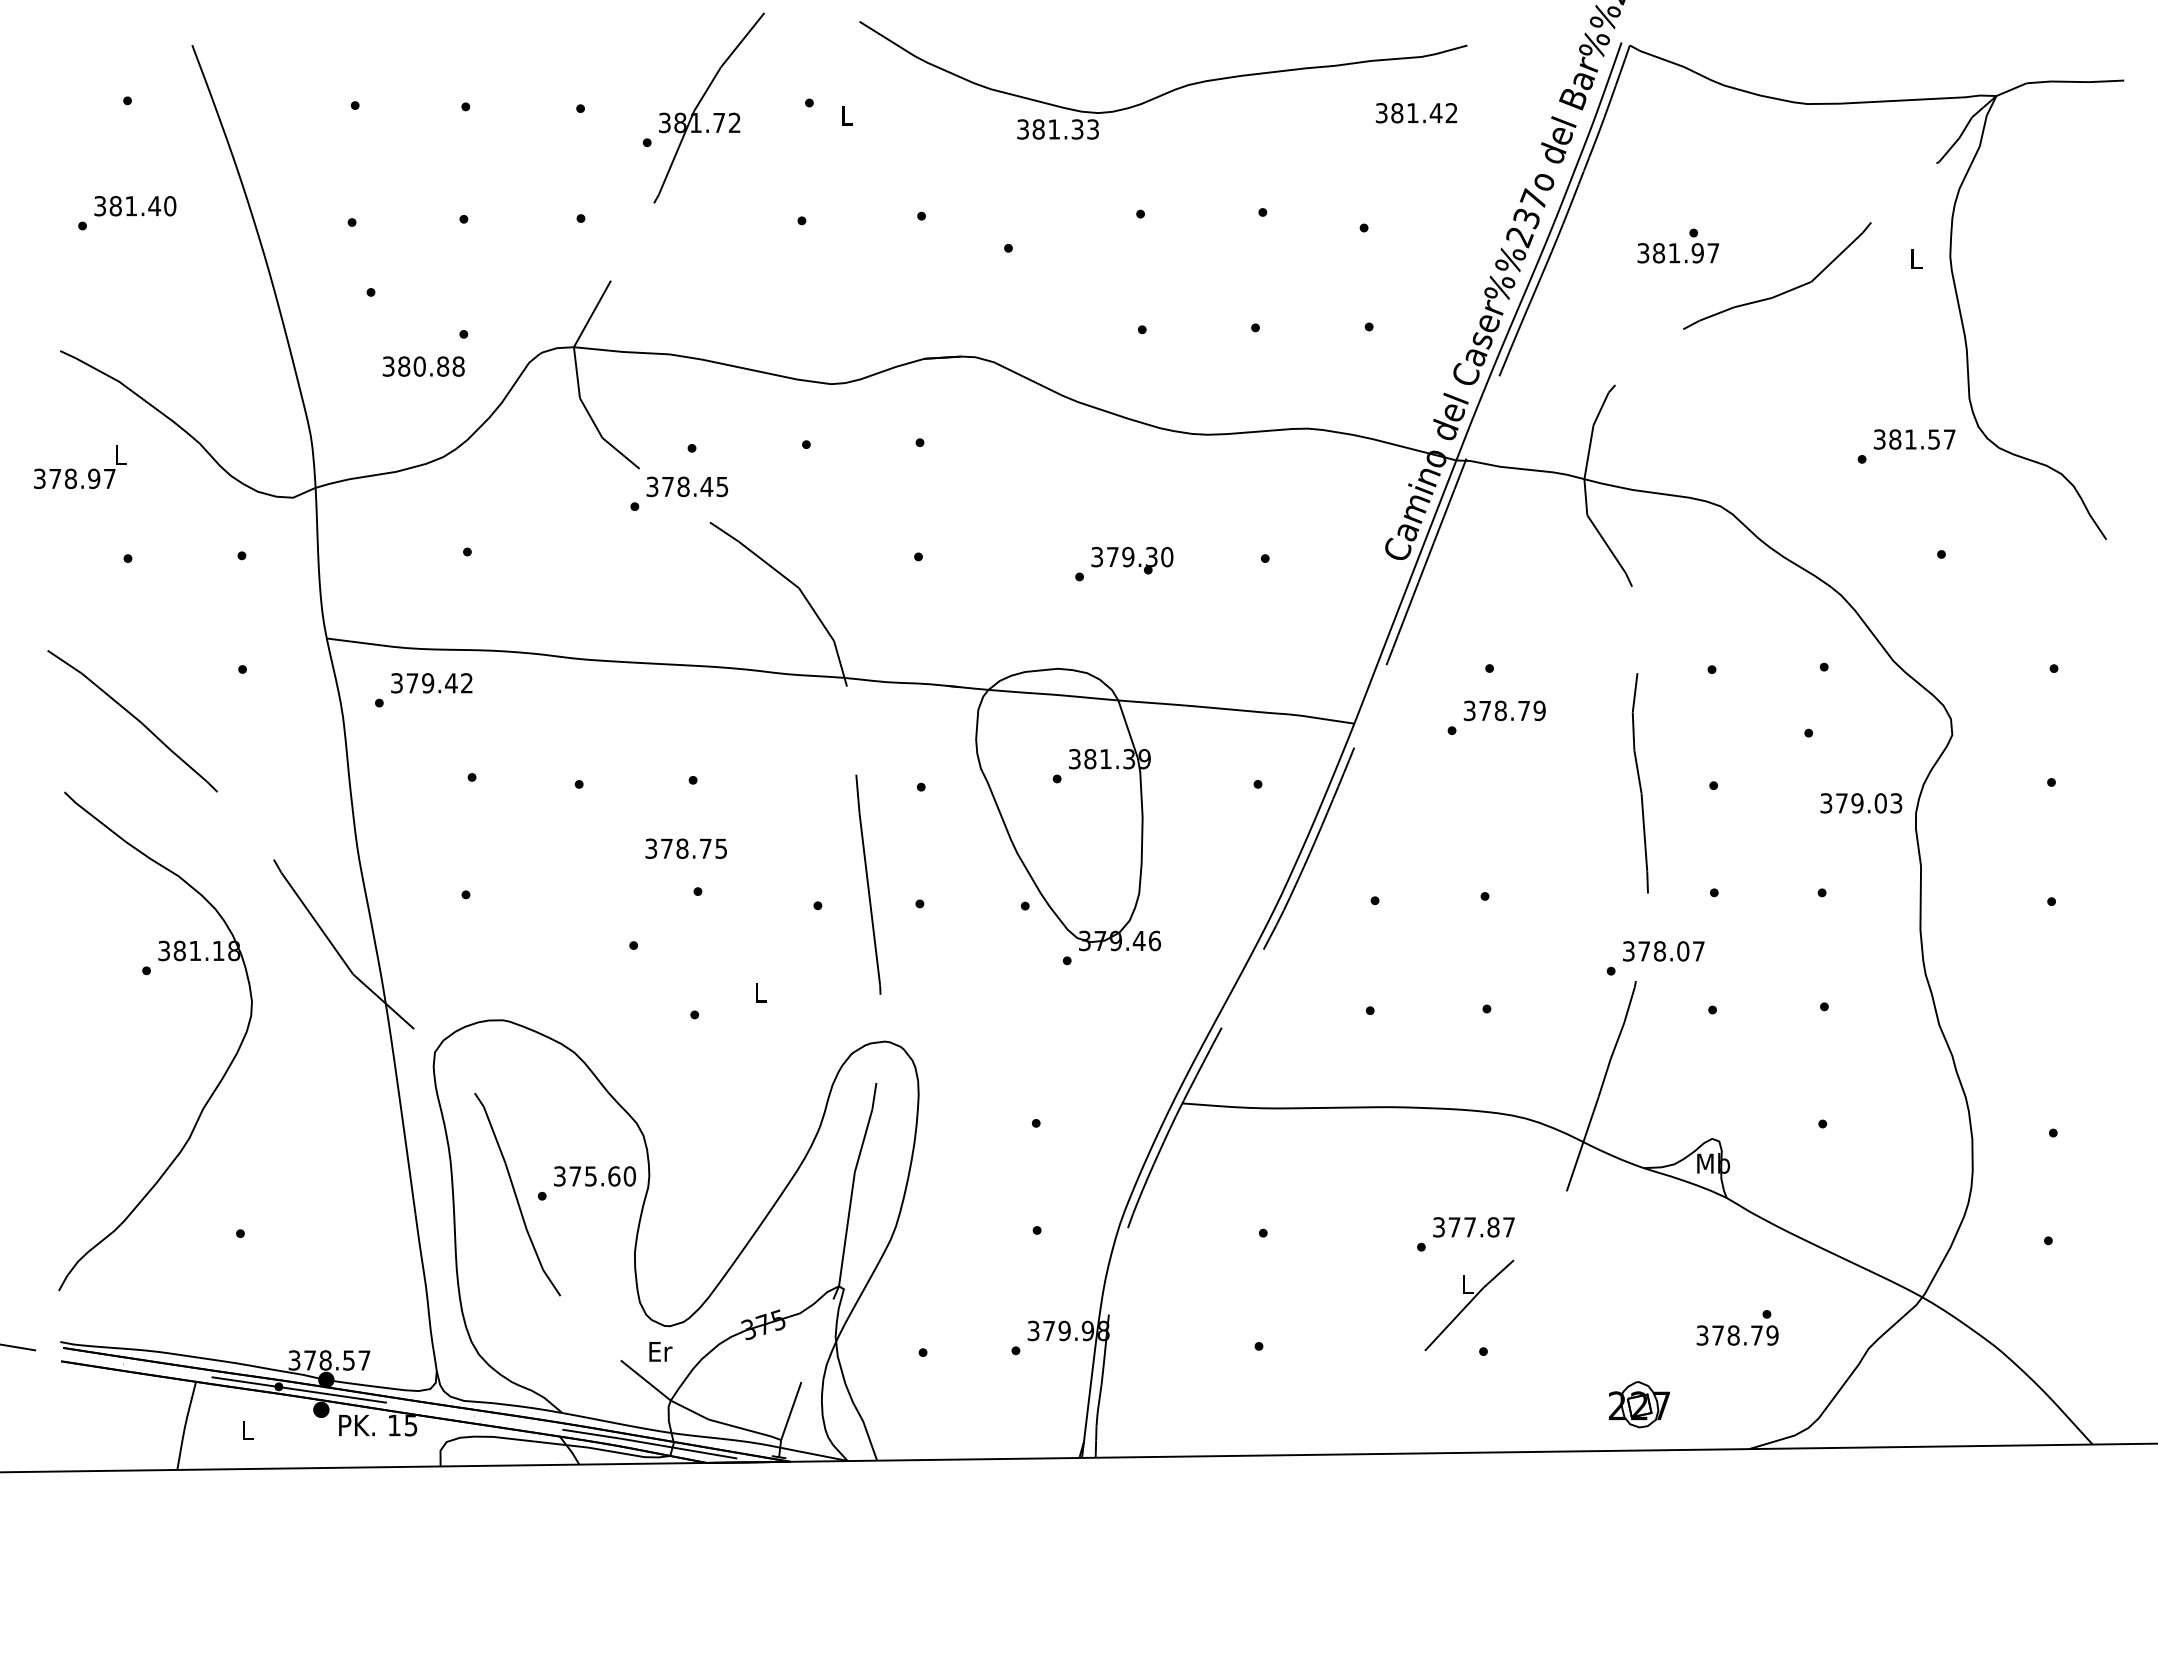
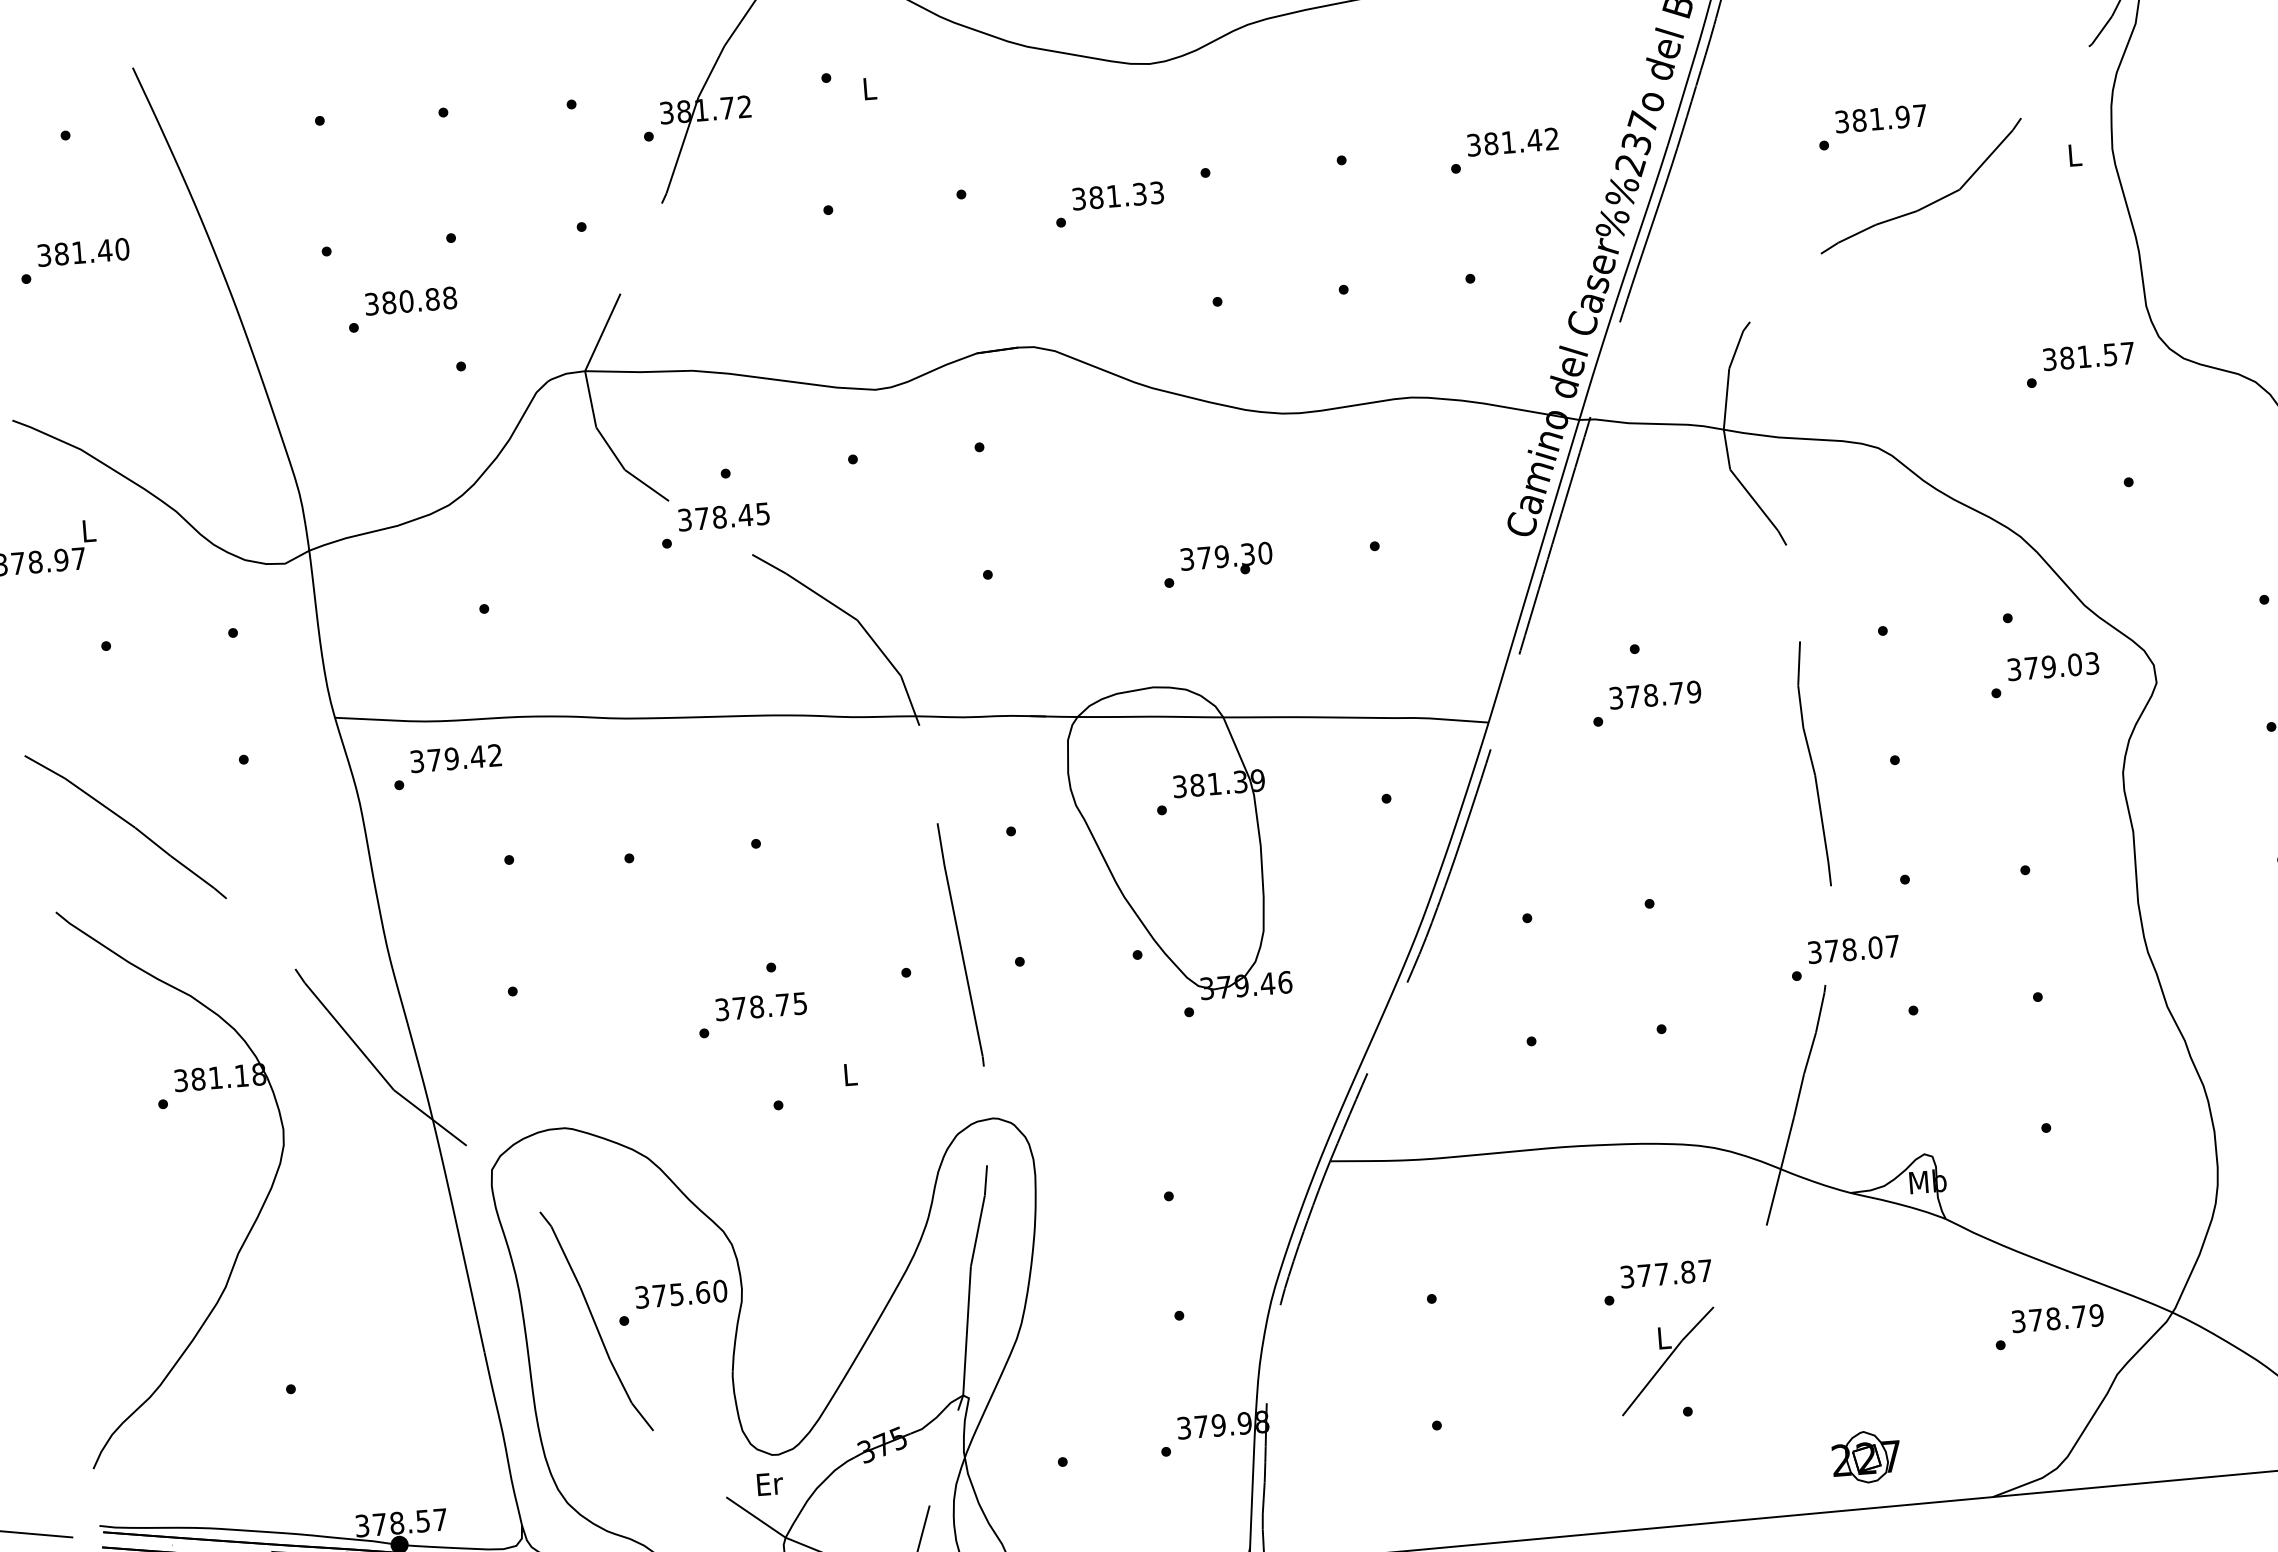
text: (1416, 113) -> (1512, 142), moved
text: (1057, 129) -> (1117, 196), moved
text: (1677, 253) -> (1880, 119), moved
text: (423, 366) -> (410, 301), moved
text: (1861, 803) -> (2053, 666), moved
text: (685, 848) -> (760, 1006), moved
text: (1737, 1335) -> (2057, 1318), moved

